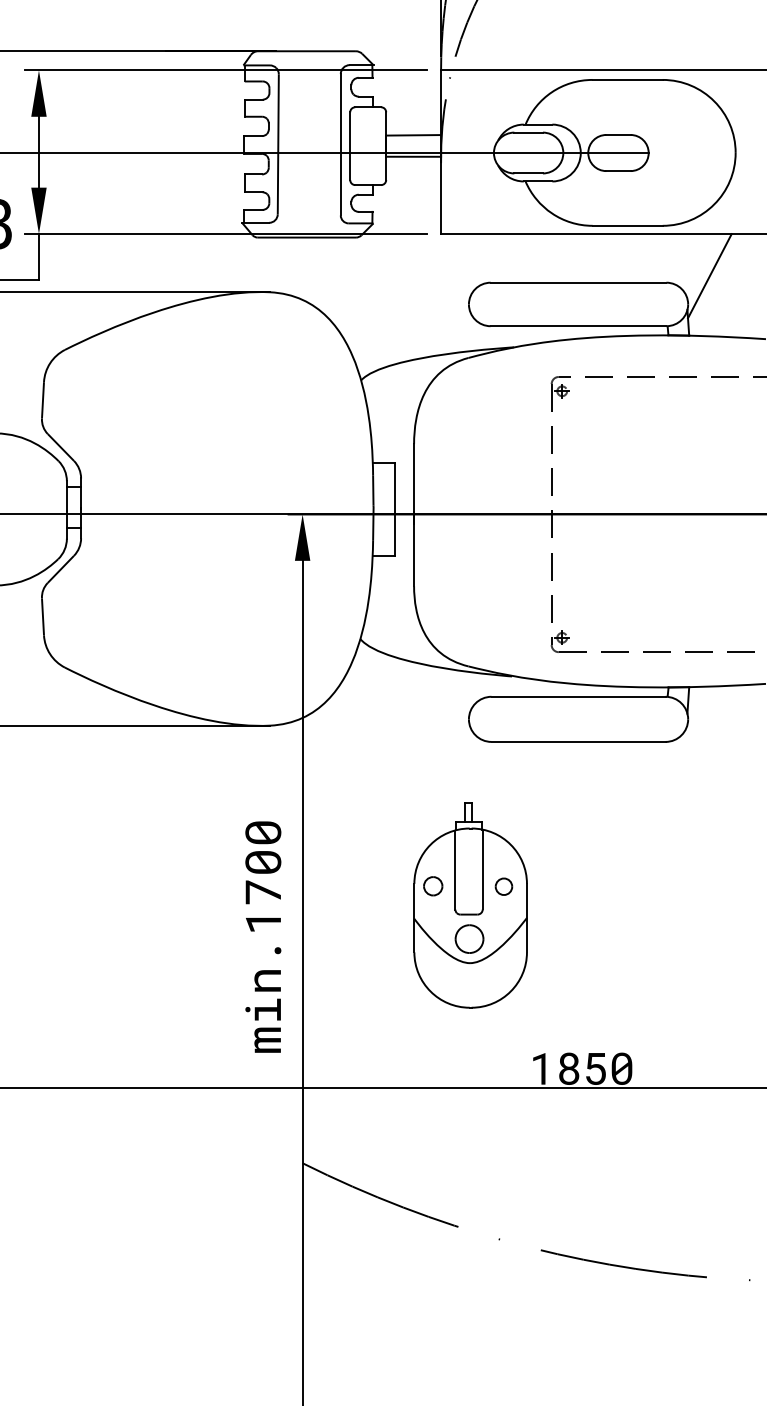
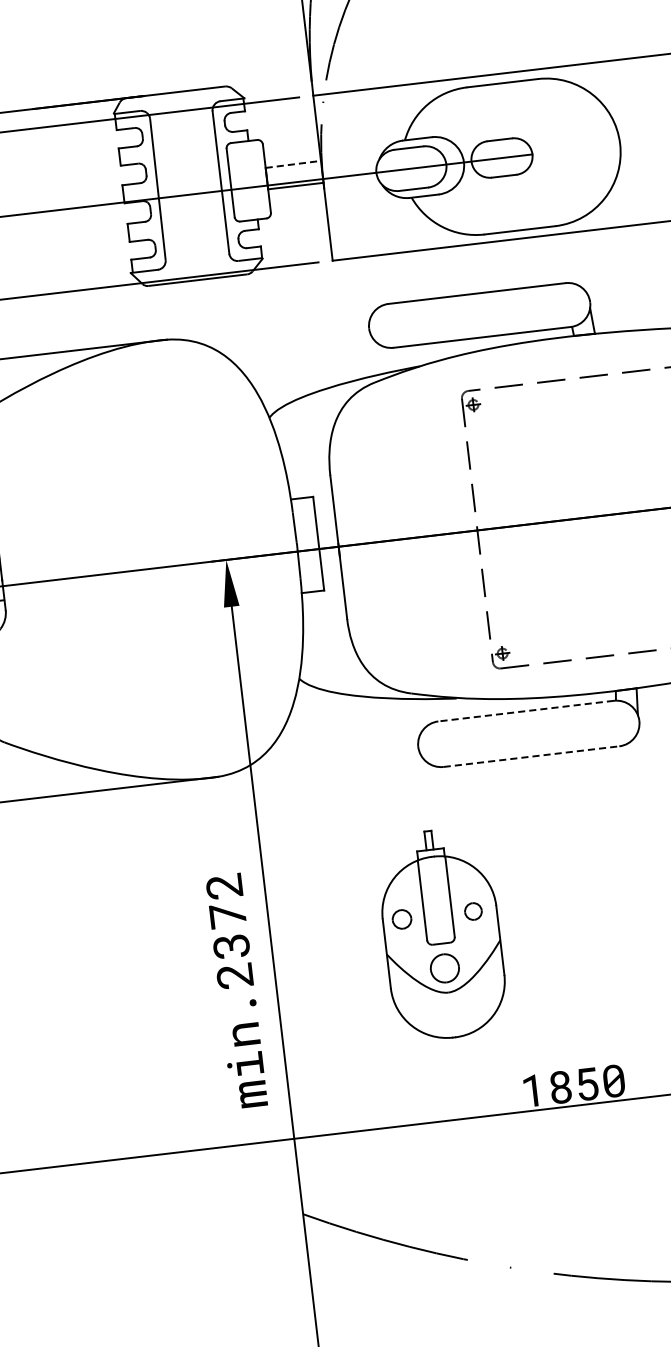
line: (414, 135) -> (294, 164), solid -> dashed
line: (709, 276) -> (608, 271), removed
line: (578, 696) -> (526, 710), solid -> dashed
line: (579, 741) -> (532, 756), solid -> dashed
text: (263, 877) -> (229, 930), min.1700 -> min.2372

